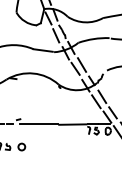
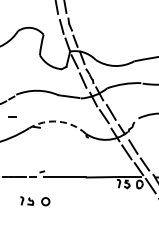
arc: (33, 73) -> (58, 121), solid -> dashed

